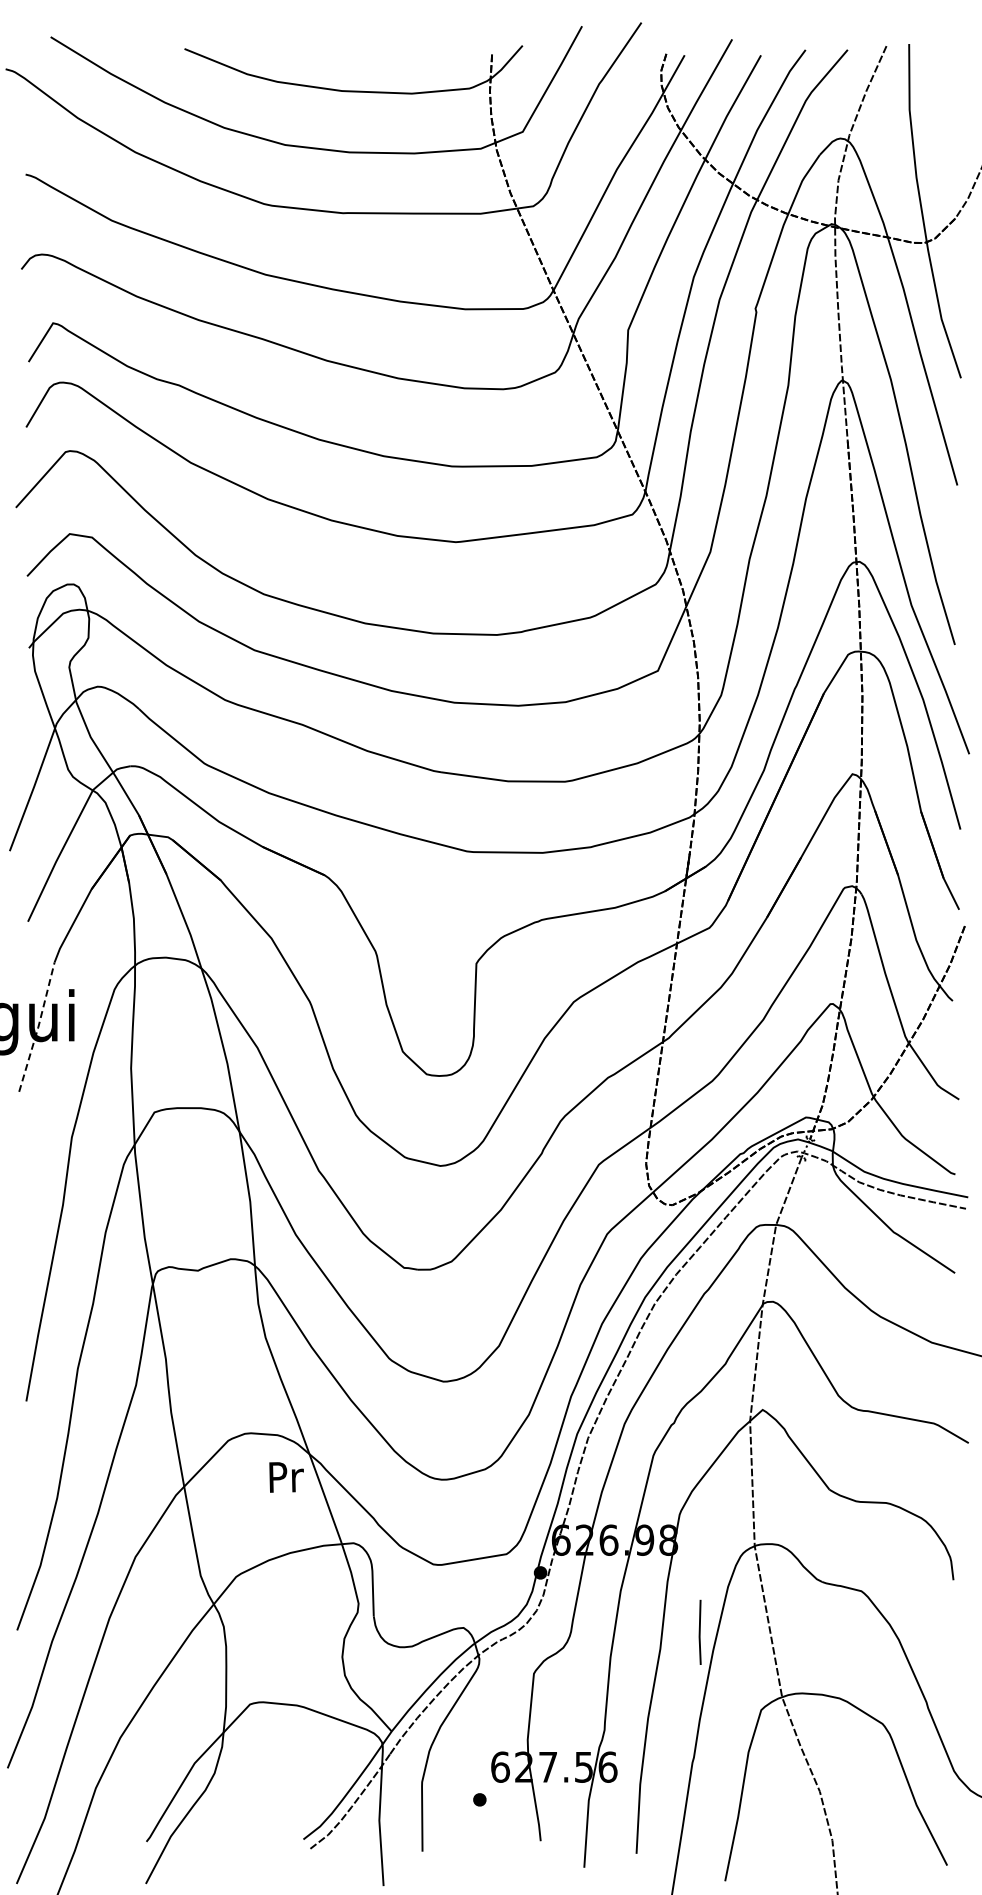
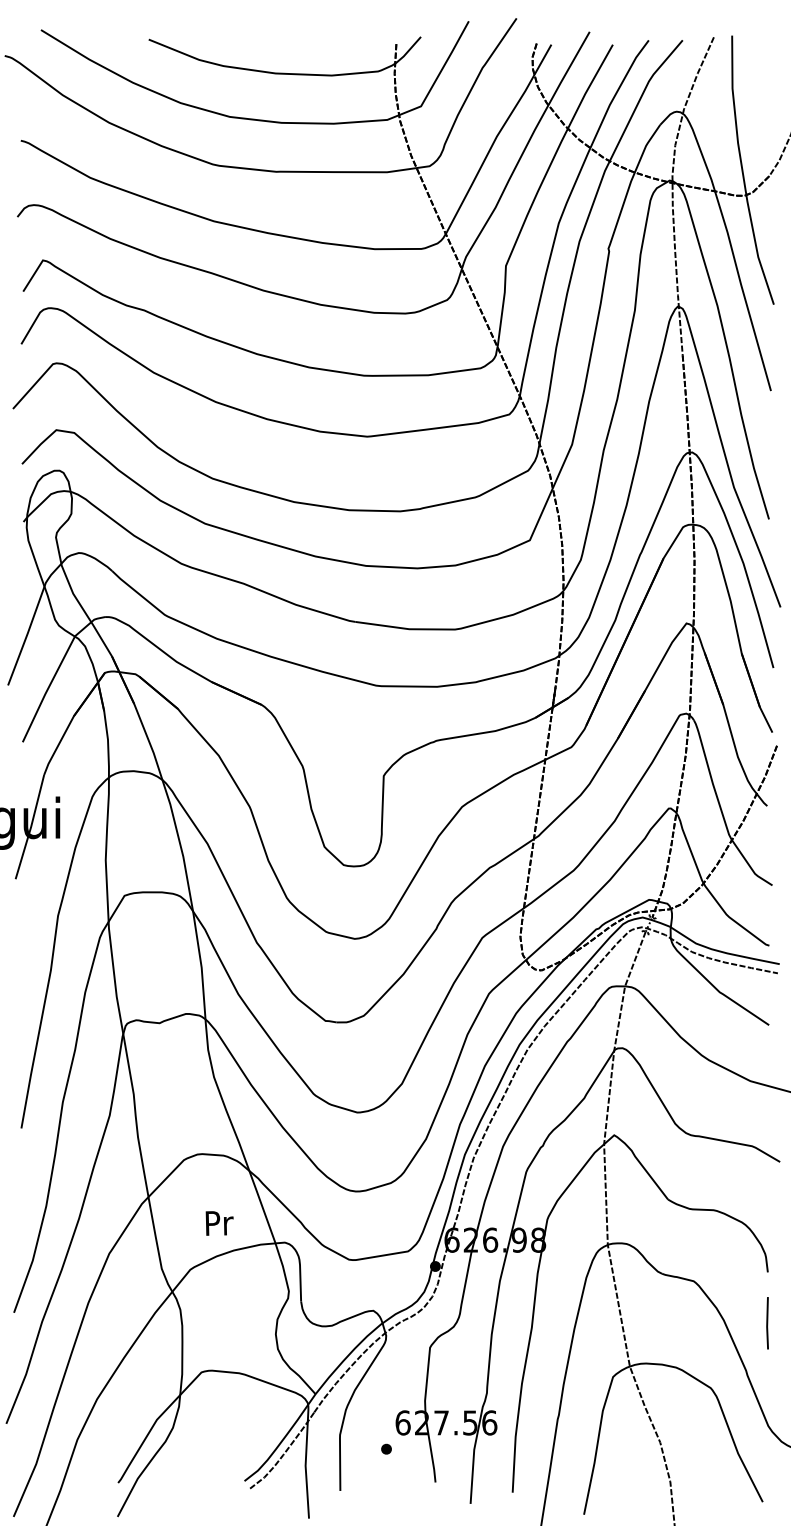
line: (38, 1027) -> (31, 827), dashed -> solid
text: (286, 1477) -> (219, 1223), moved
line: (699, 1631) -> (767, 1322), moved

